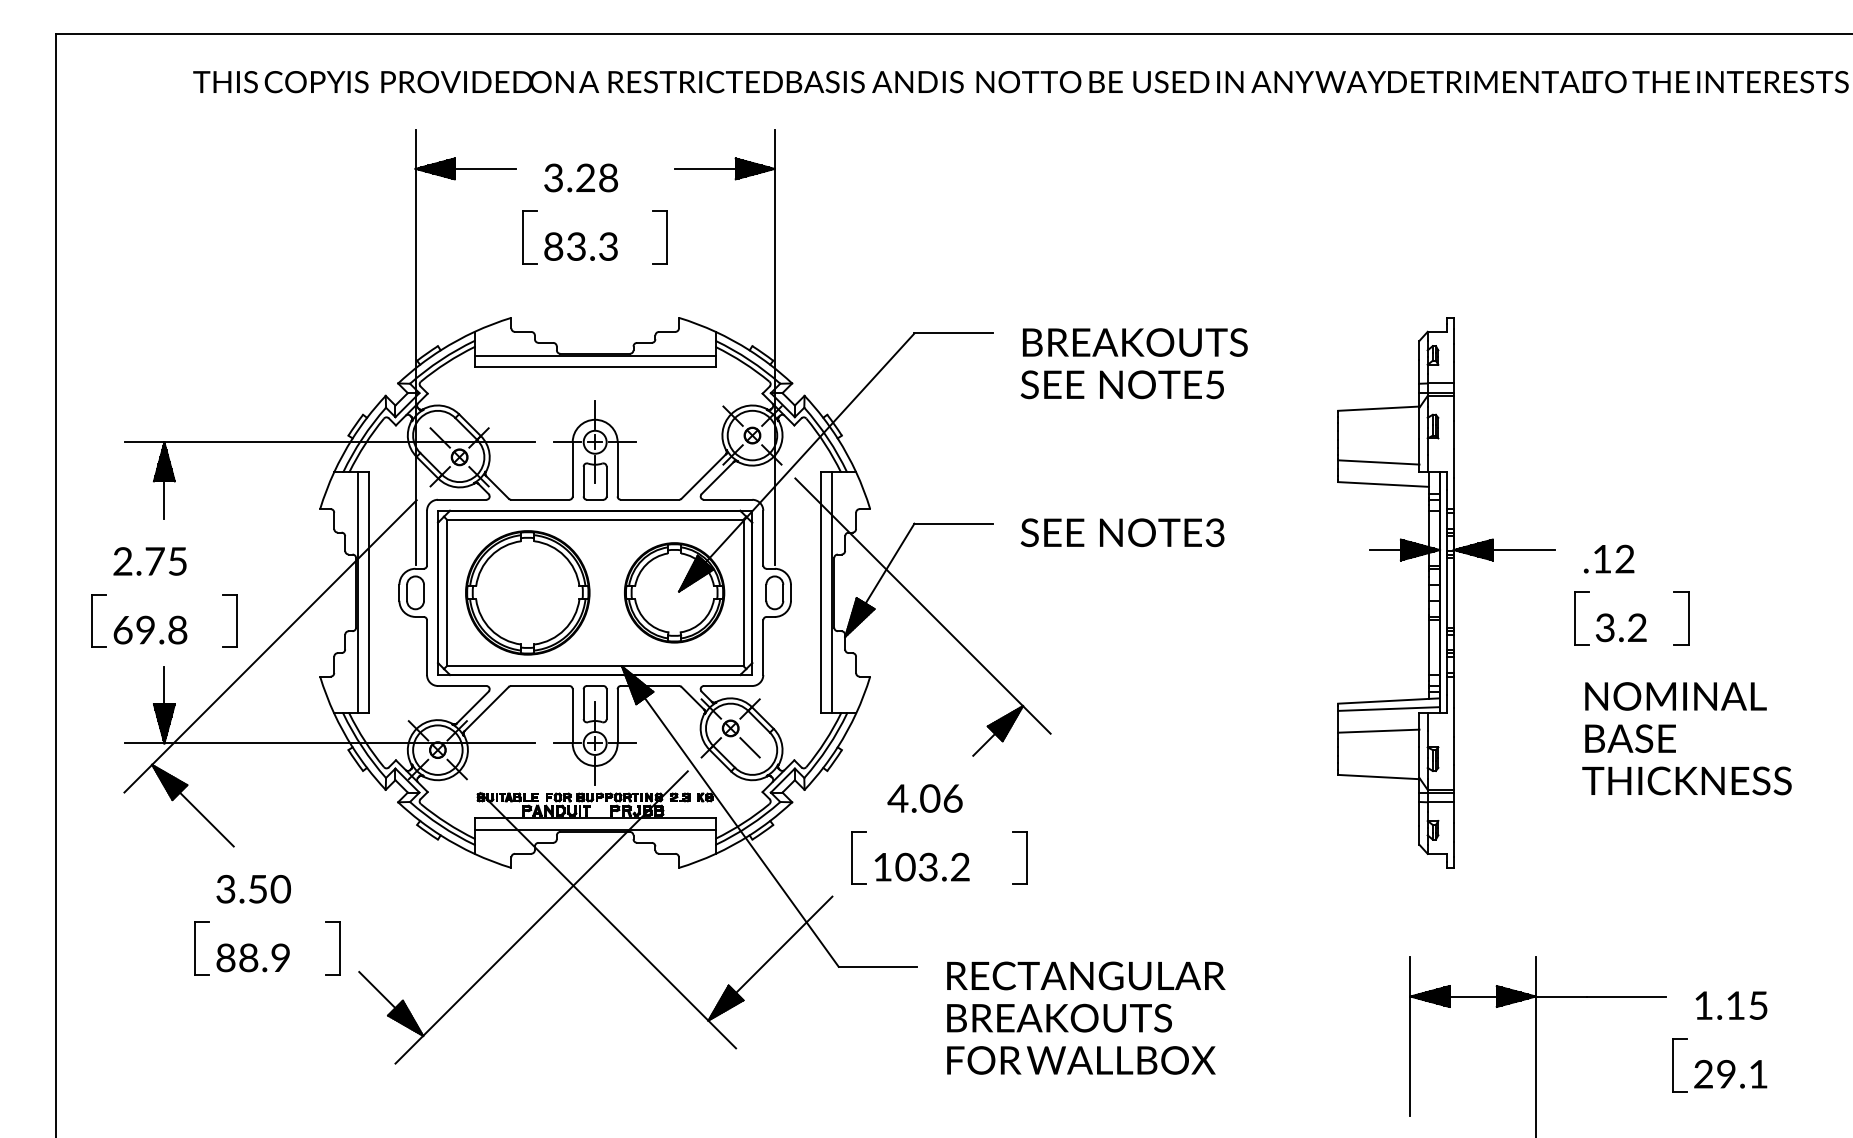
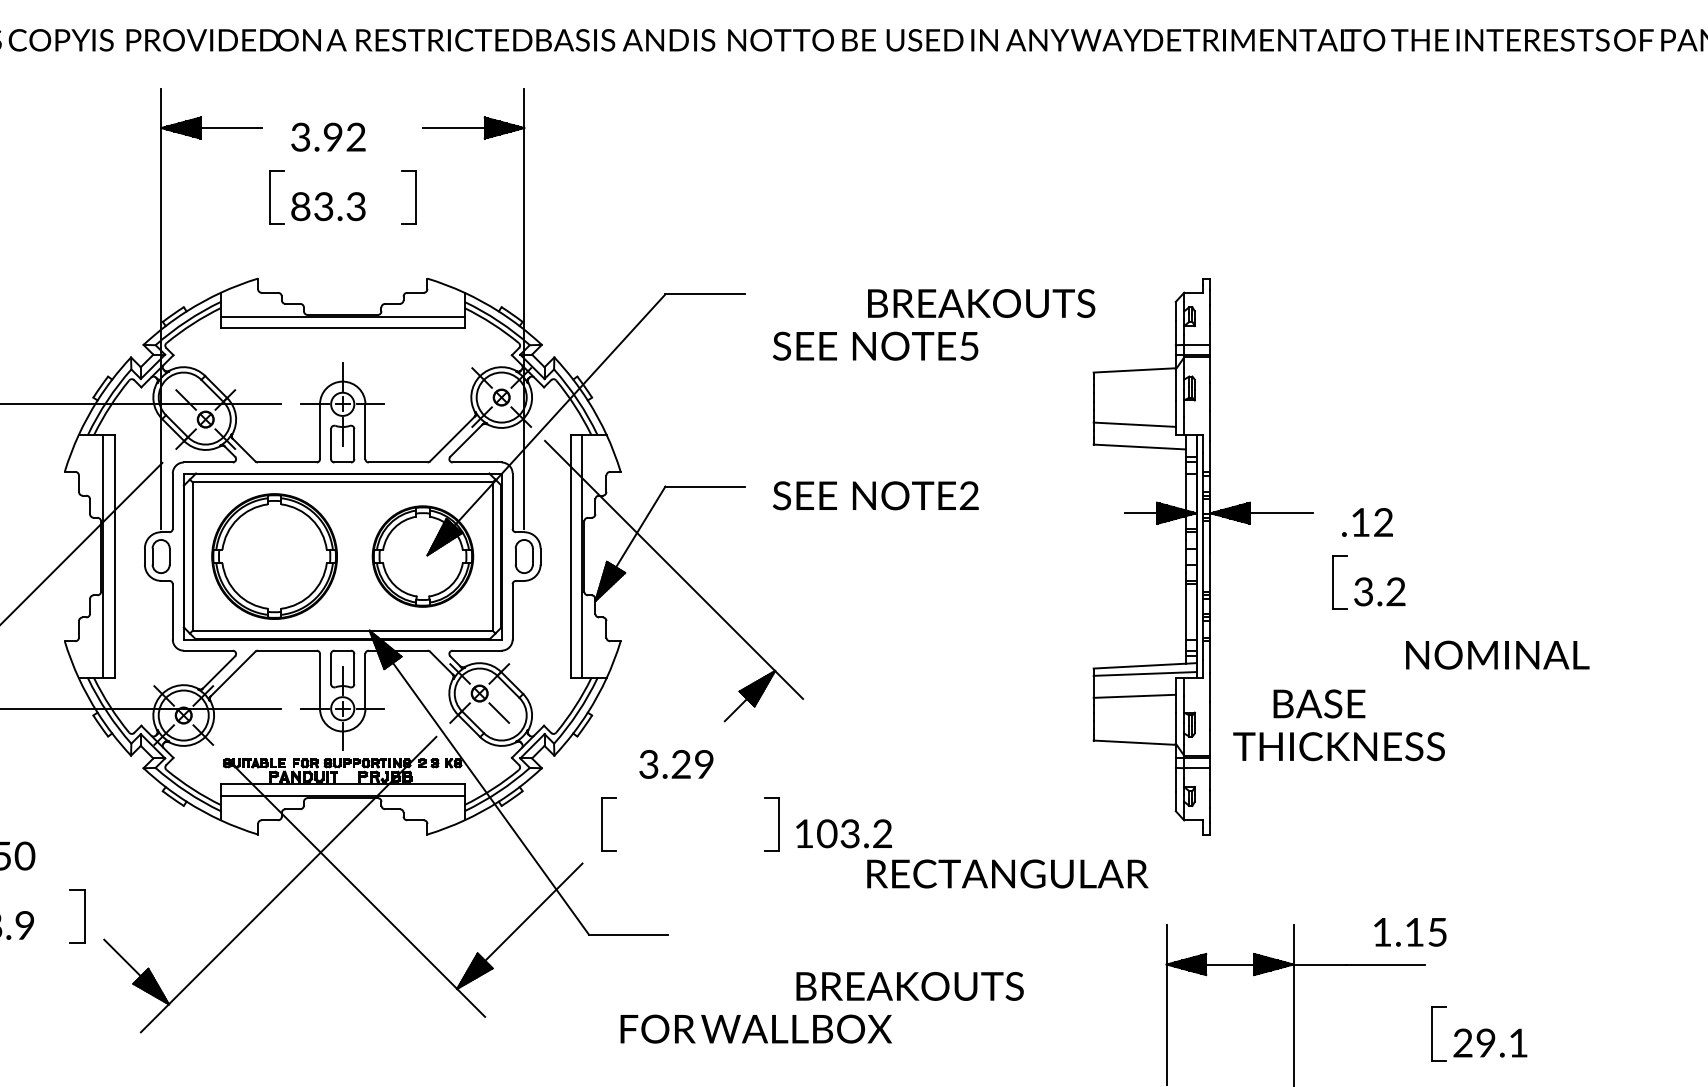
text: (597, 178) -> (345, 137), 3.28 -> 3.92
text: (1135, 342) -> (981, 303), moved
text: (1214, 533) -> (968, 496), 3 -> 2
part: (1688, 618) -> (1447, 582), removed
text: (1675, 696) -> (1497, 655), moved
text: (1630, 738) -> (1319, 703), moved
text: (1686, 780) -> (1338, 746), moved
text: (924, 798) -> (675, 764), 4.06 -> 3.29
text: (921, 866) -> (843, 833), moved
text: (1086, 975) -> (1008, 873), moved
text: (1731, 1005) -> (1410, 932), moved
text: (1059, 1017) -> (910, 985), moved
text: (1081, 1060) -> (756, 1029), moved

